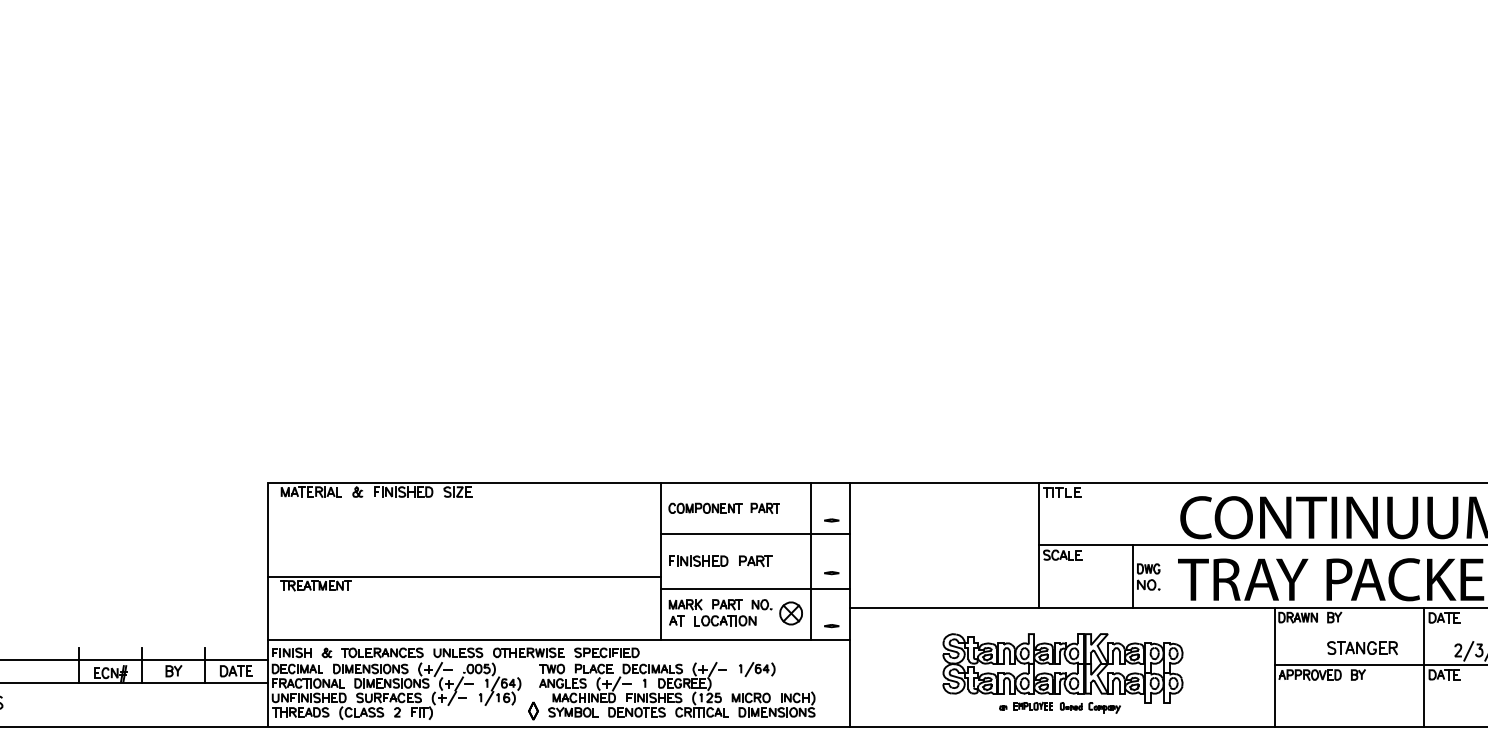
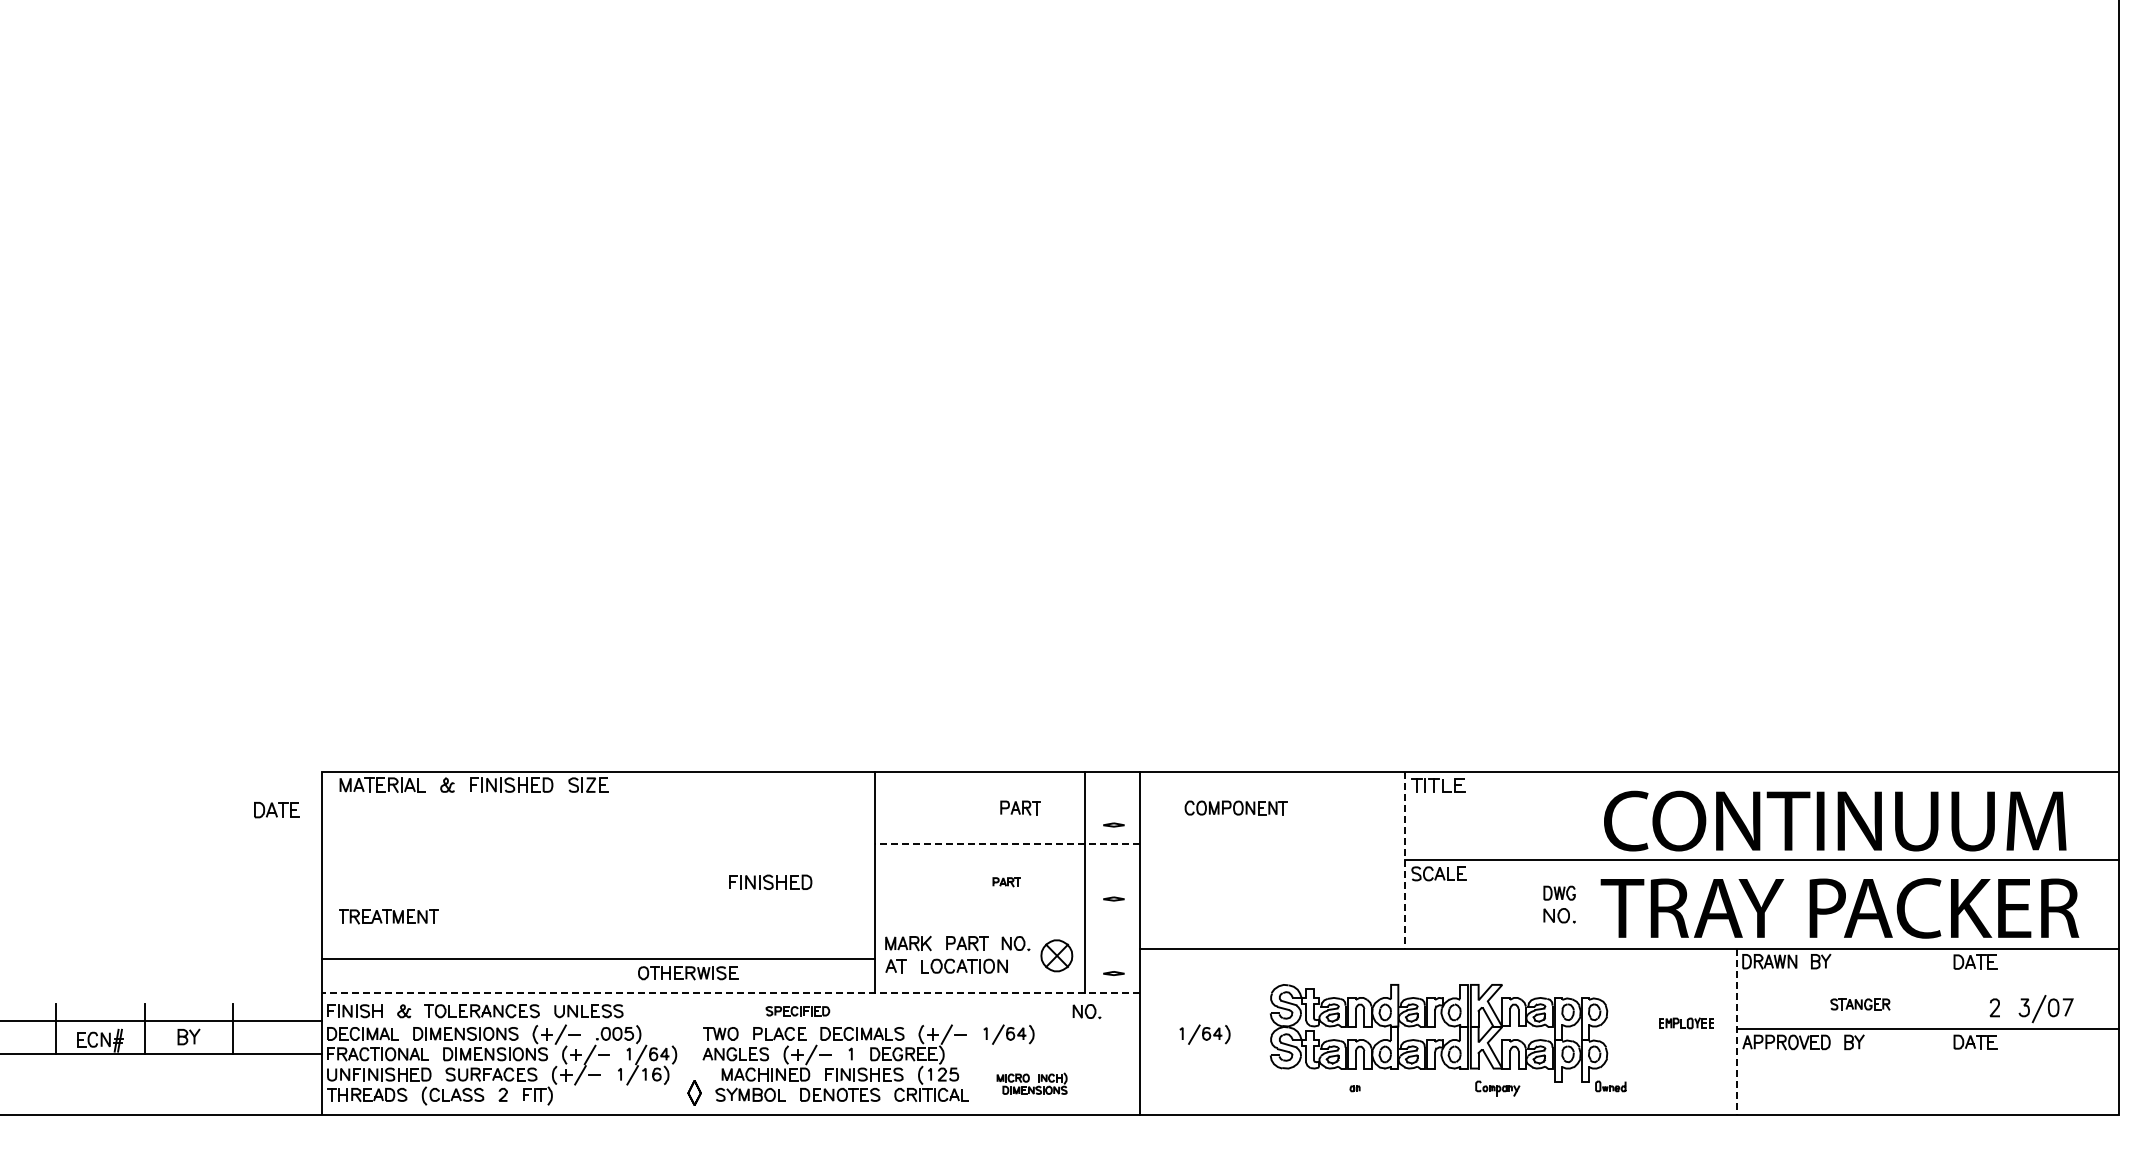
part: (704, 507) -> (1235, 807), moved
line: (756, 533) -> (1007, 843), solid -> dashed
line: (1039, 545) -> (1405, 860), solid -> dashed
part: (698, 560) -> (770, 881), moved
part: (755, 560) -> (1006, 881), size x0.6
line: (464, 576) -> (597, 958), moved
line: (1132, 576) -> (1537, 904), removed
line: (756, 589) -> (1007, 921), removed
line: (559, 640) -> (730, 993), solid -> dashed
part: (1362, 648) -> (1860, 1004), size x0.6
line: (1468, 651) -> (2009, 1009), removed
part: (529, 653) -> (688, 973), moved
part: (606, 653) -> (797, 1011), size x0.7
part: (812, 653) -> (1086, 1011), added
line: (1423, 667) -> (1946, 1031), removed
line: (1274, 668) -> (1736, 1032), solid -> dashed
part: (896, 669) -> (1204, 1034), added
part: (236, 671) -> (276, 810), moved
part: (773, 704) -> (1031, 1083), size x0.6
part: (1033, 706) -> (1686, 1023), moved
part: (1071, 706) -> (1610, 1086), moved

